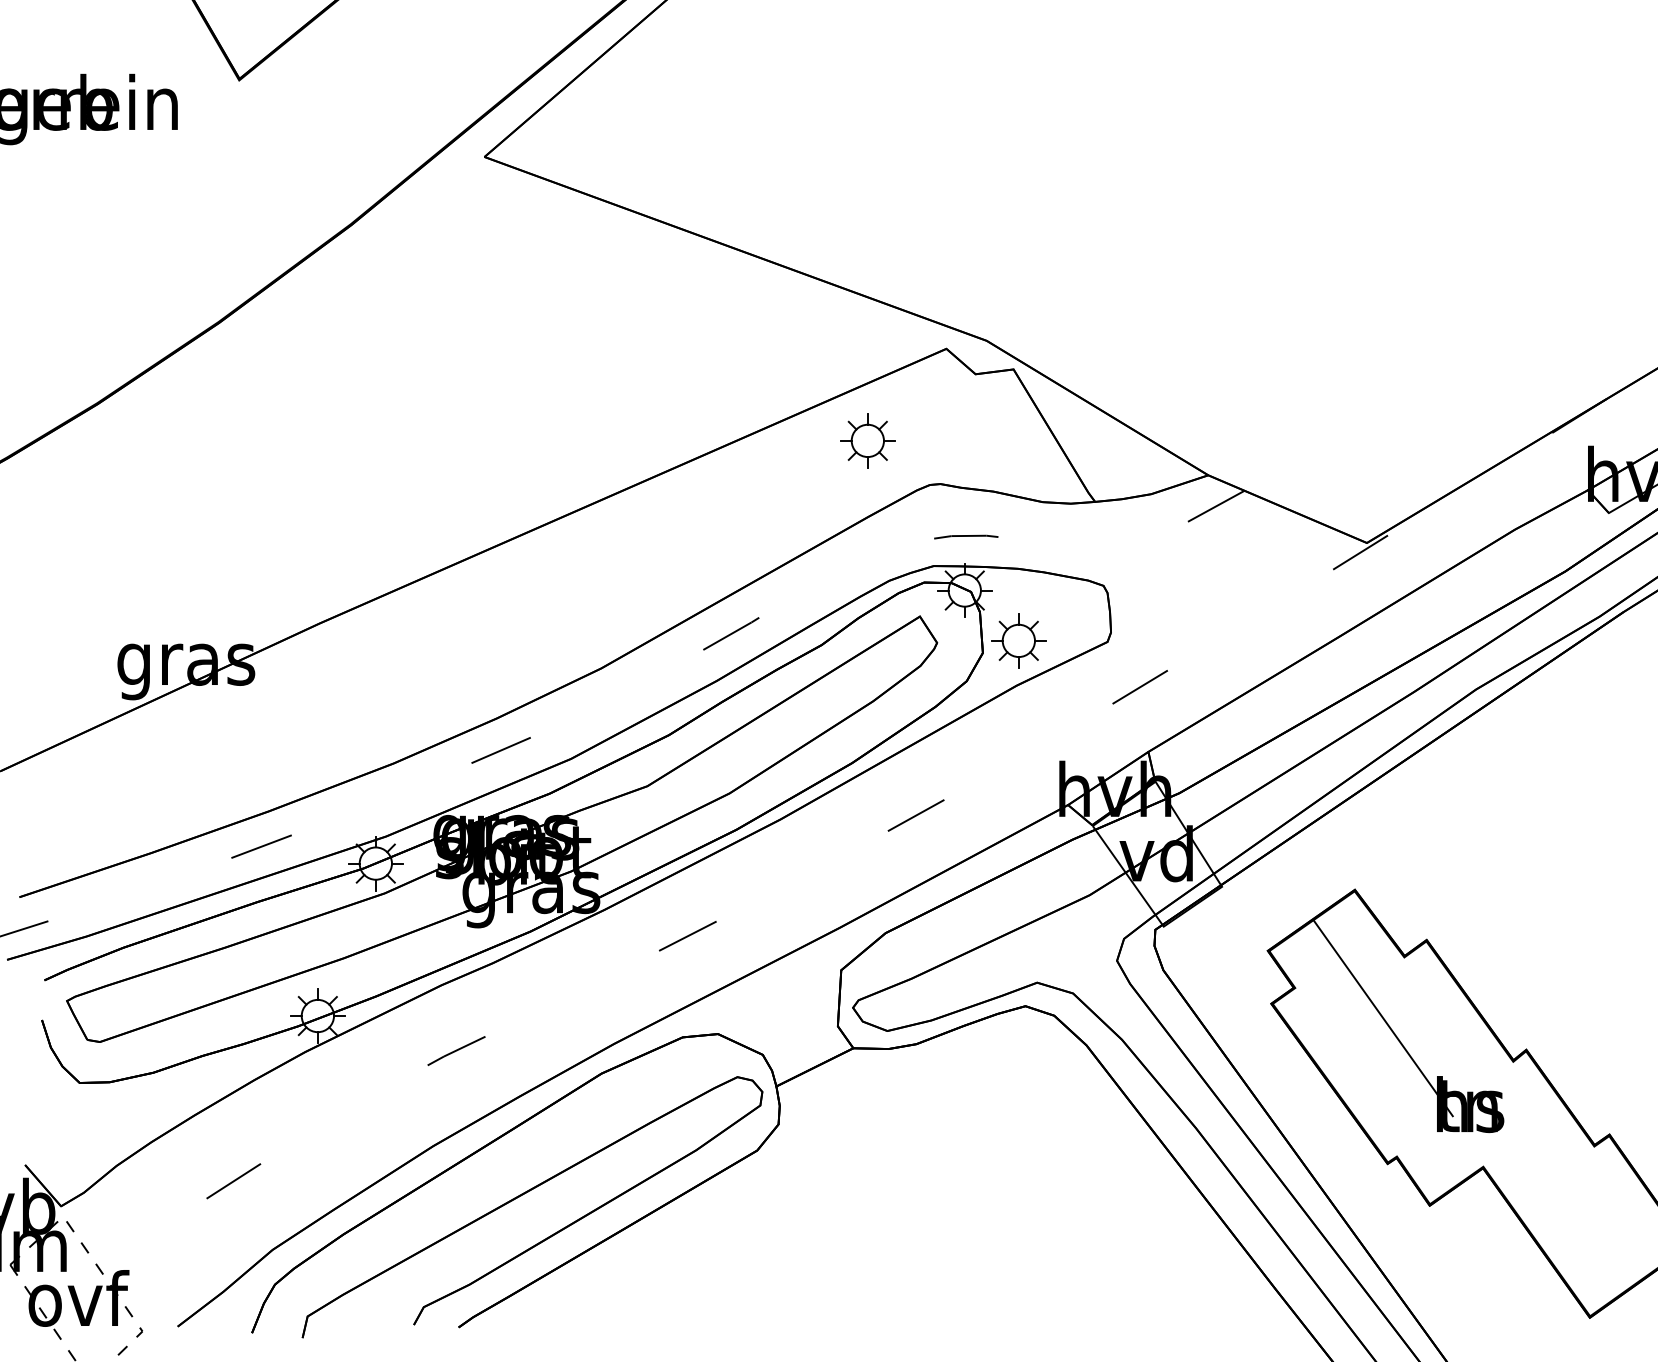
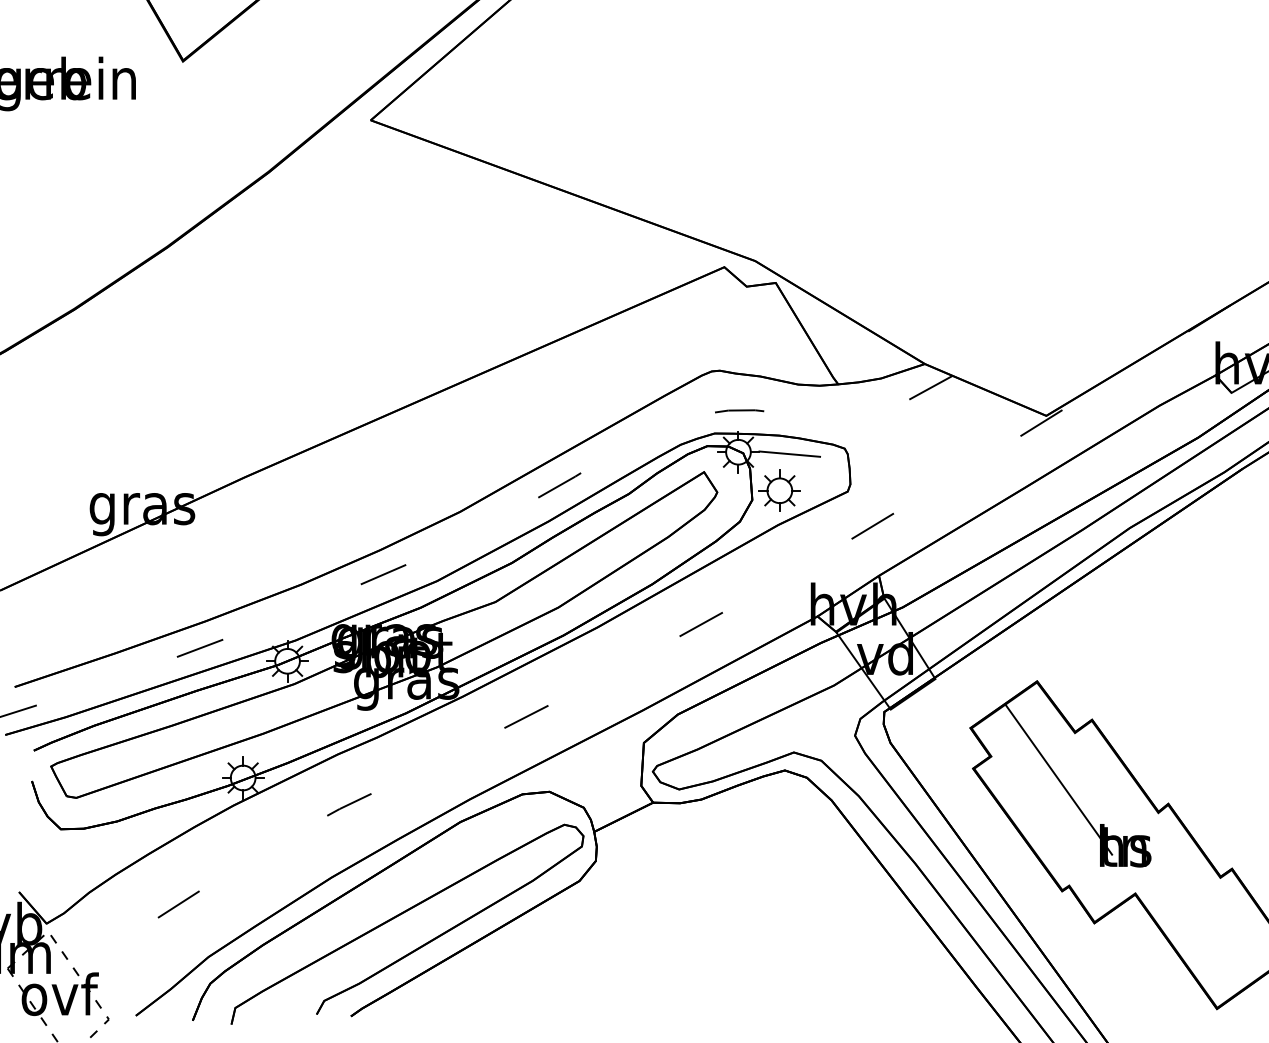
part: (867, 440) -> (663, 337), removed
line: (1031, 592) -> (789, 453), added

